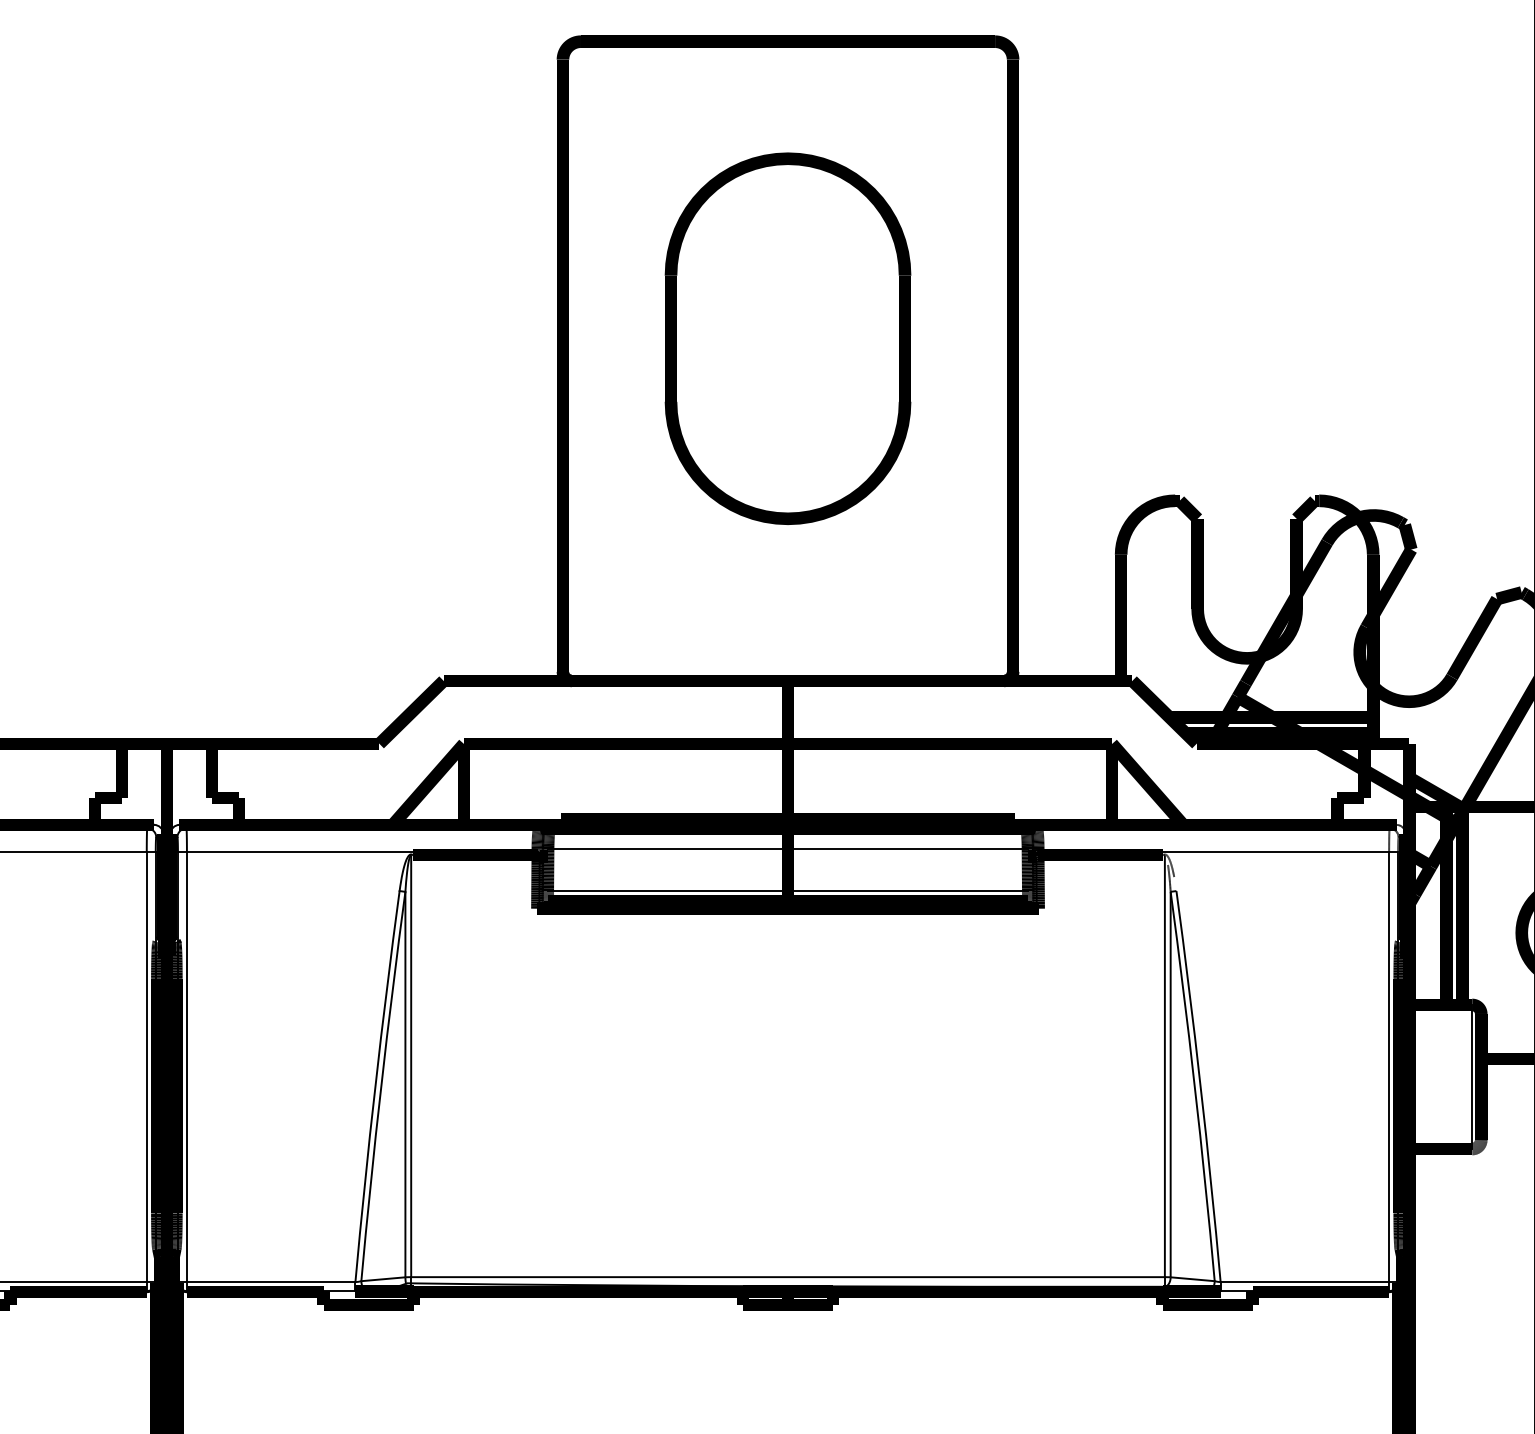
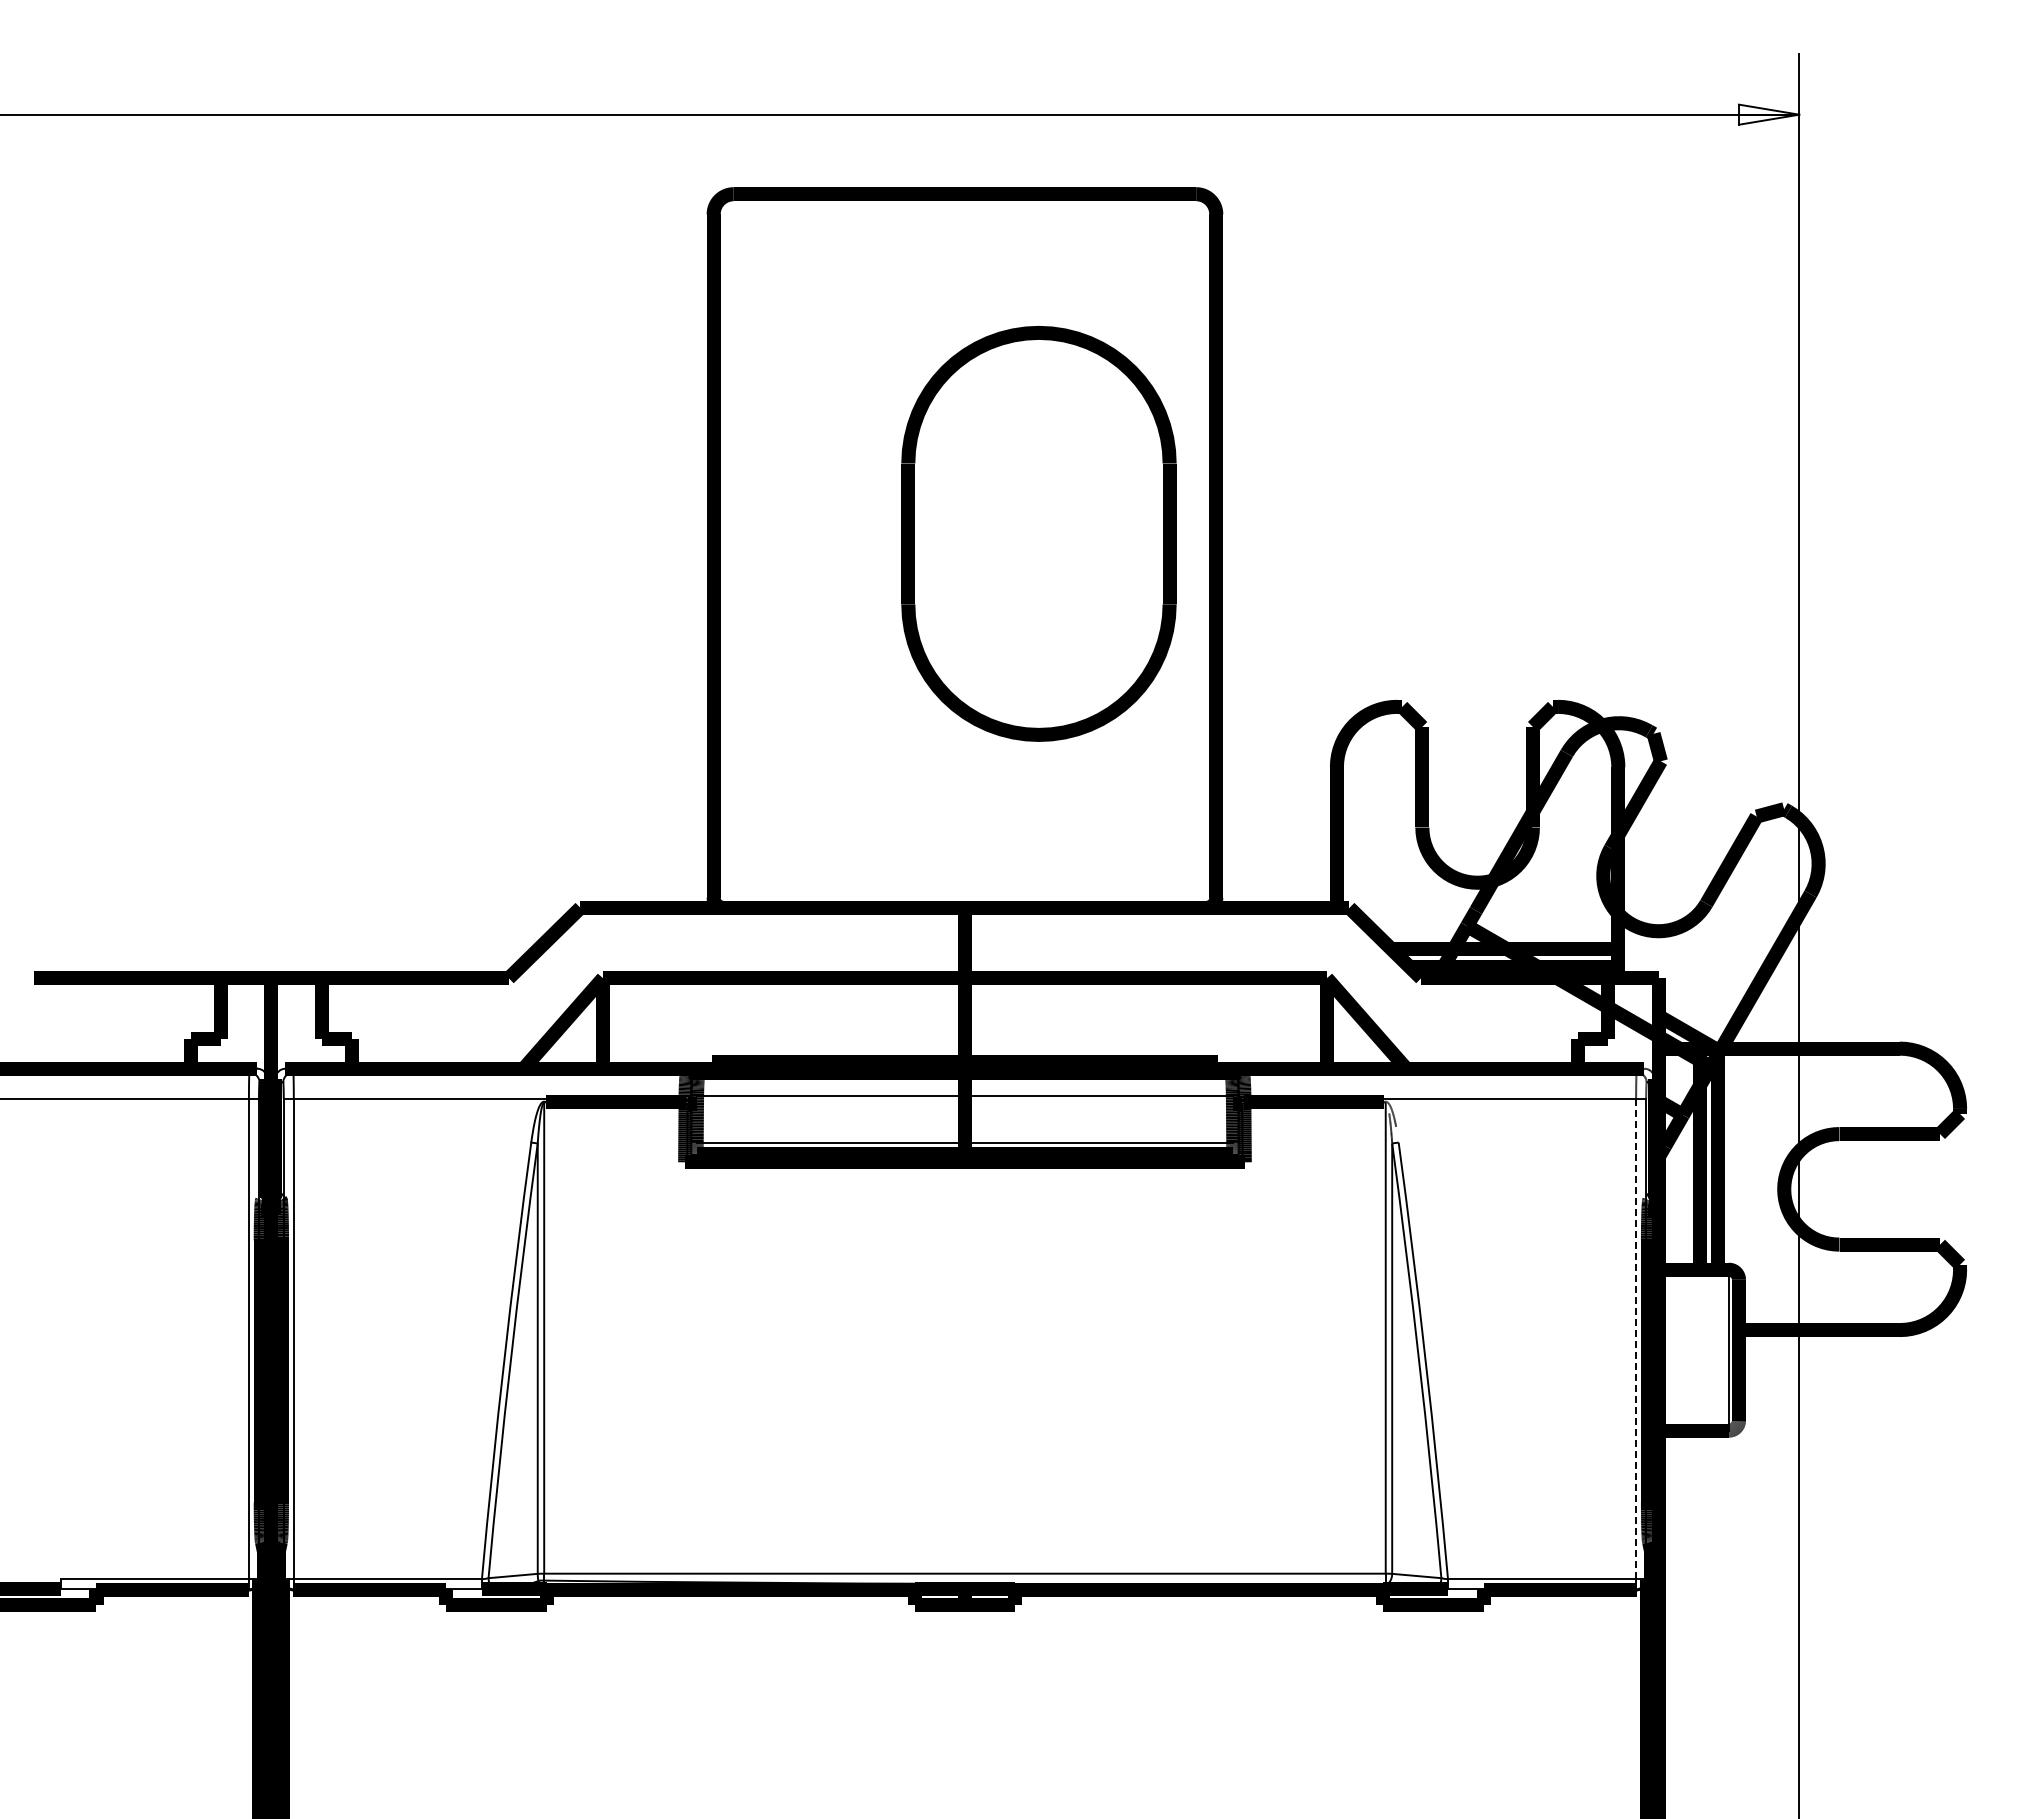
part: (787, 338) -> (1038, 533), moved
line: (1389, 1066) -> (1636, 1338), solid -> dashed

